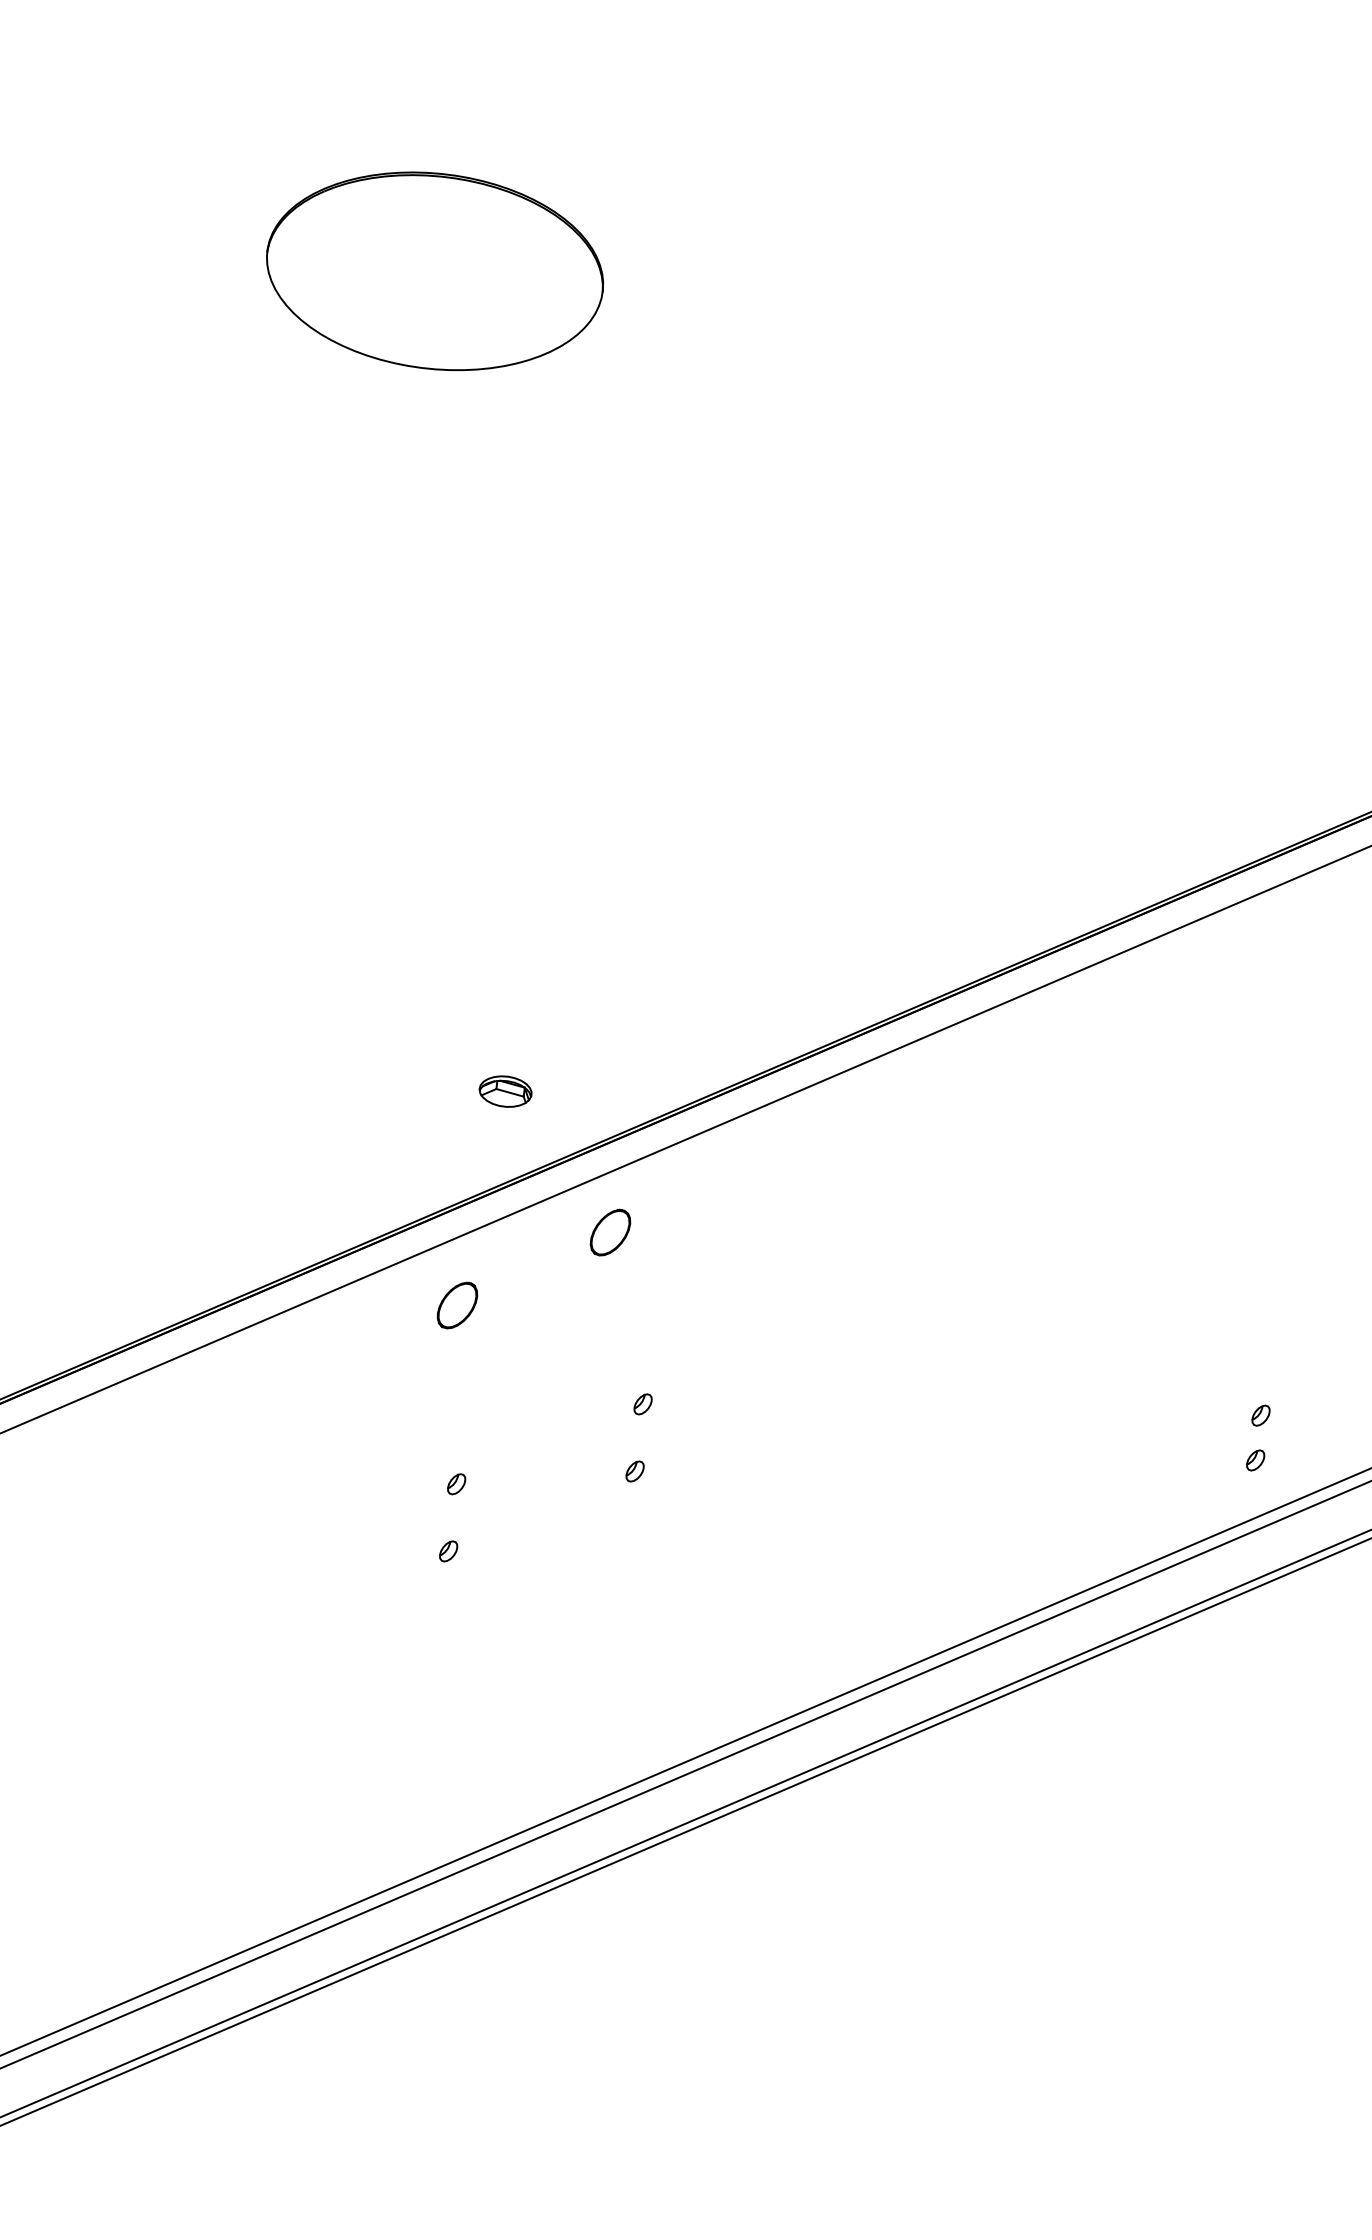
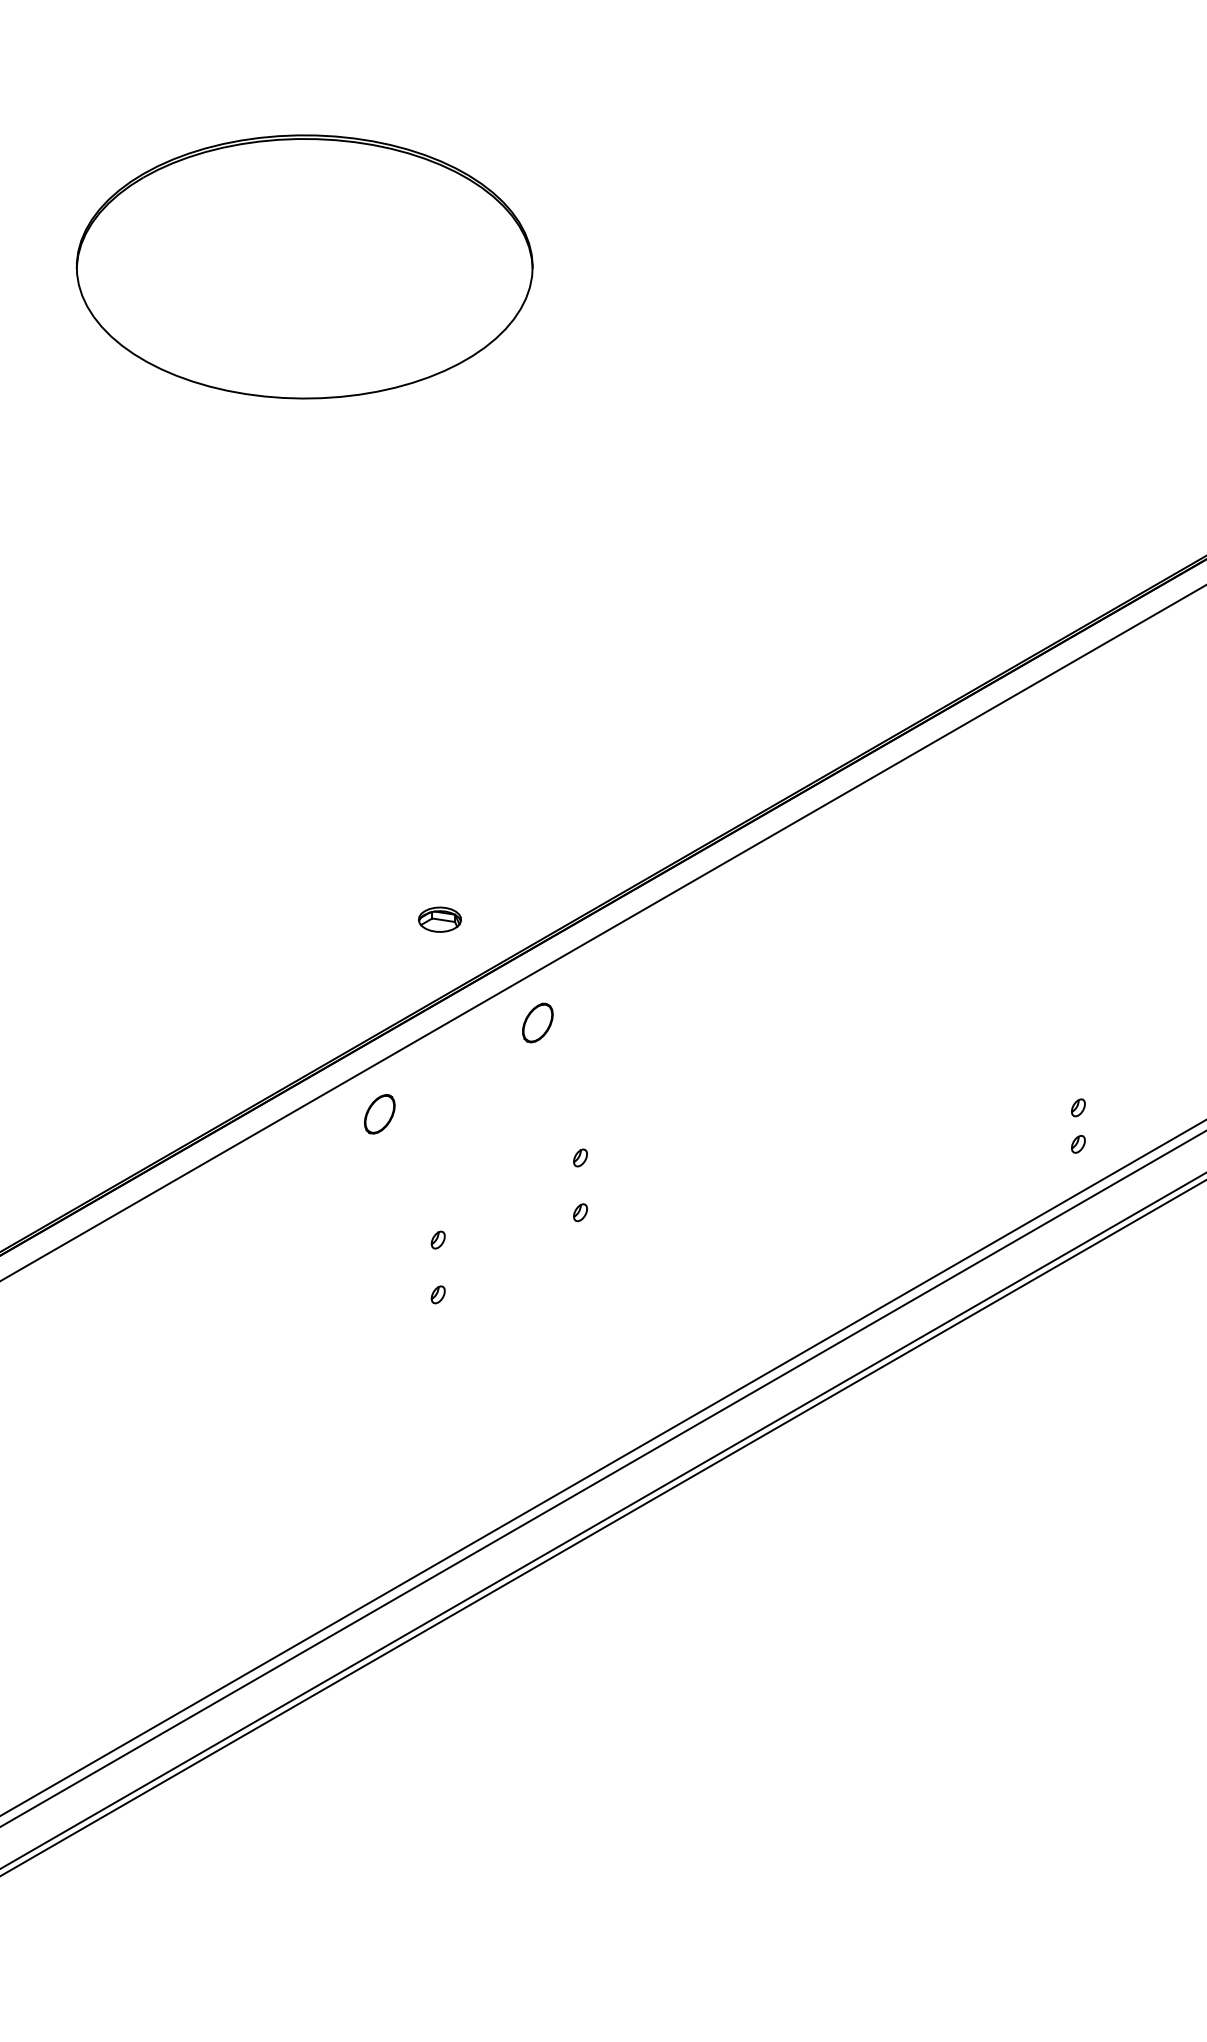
part: (434, 270) -> (304, 266), size x1.67
part: (457, 1305) -> (379, 1114), moved

